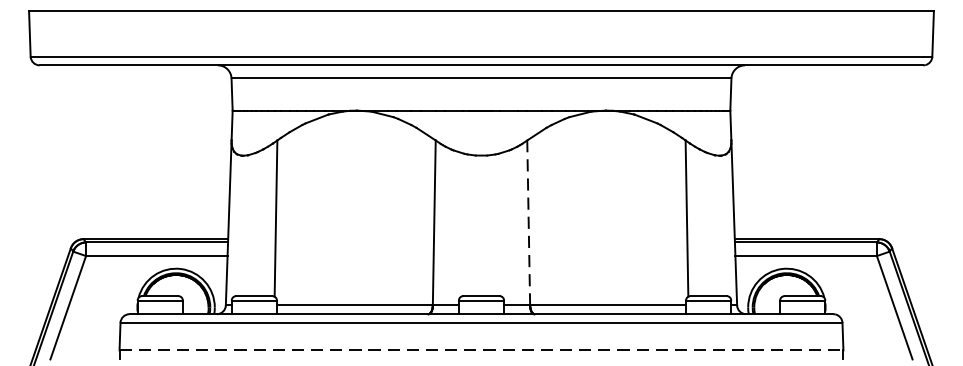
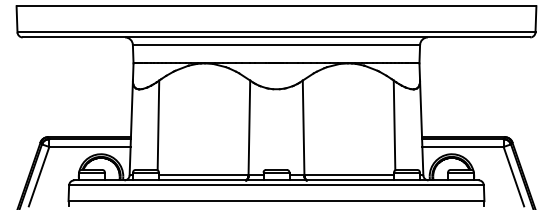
line: (528, 222) -> (303, 127), dashed -> solid
line: (481, 350) -> (276, 201), dashed -> solid

